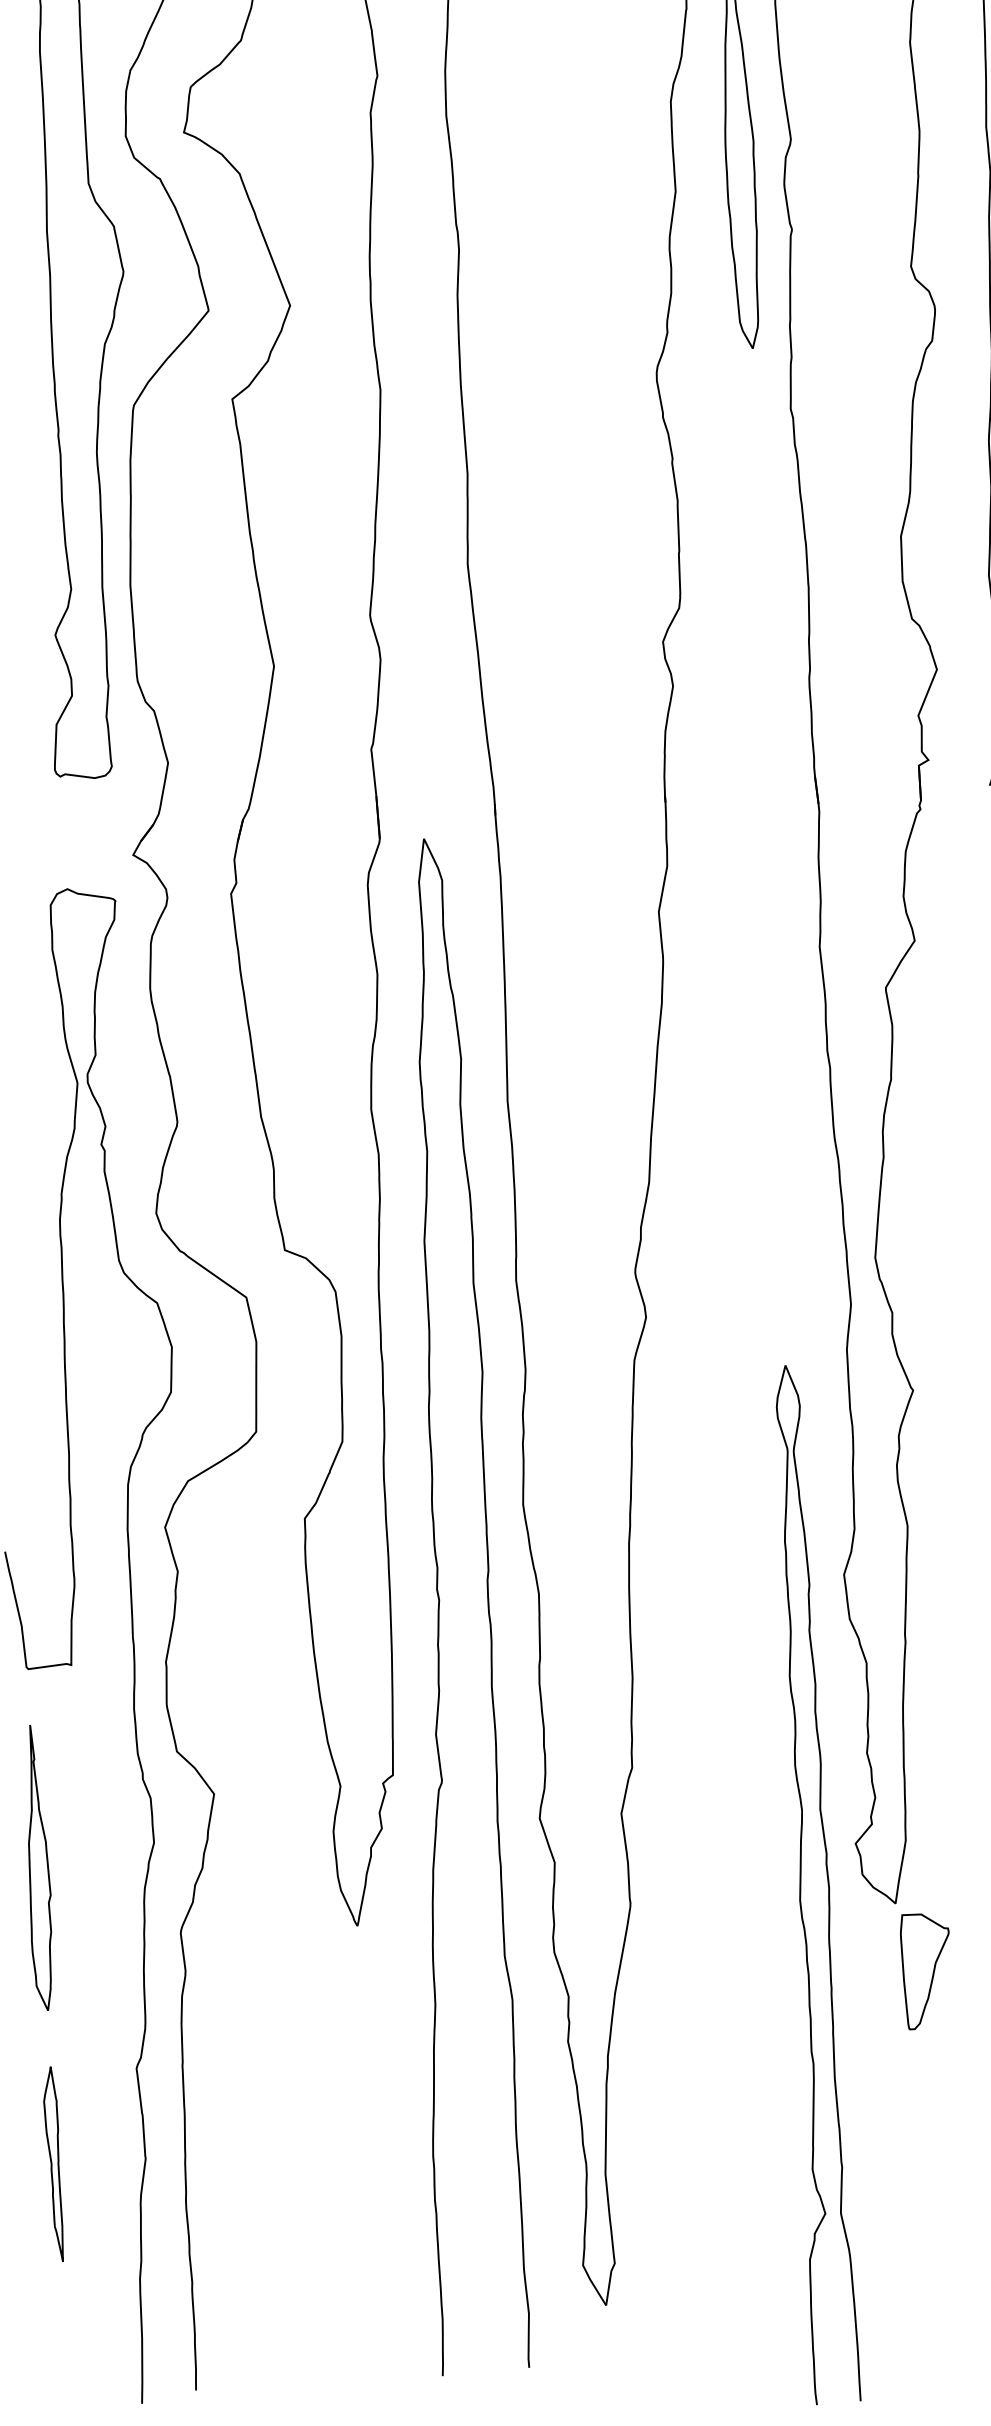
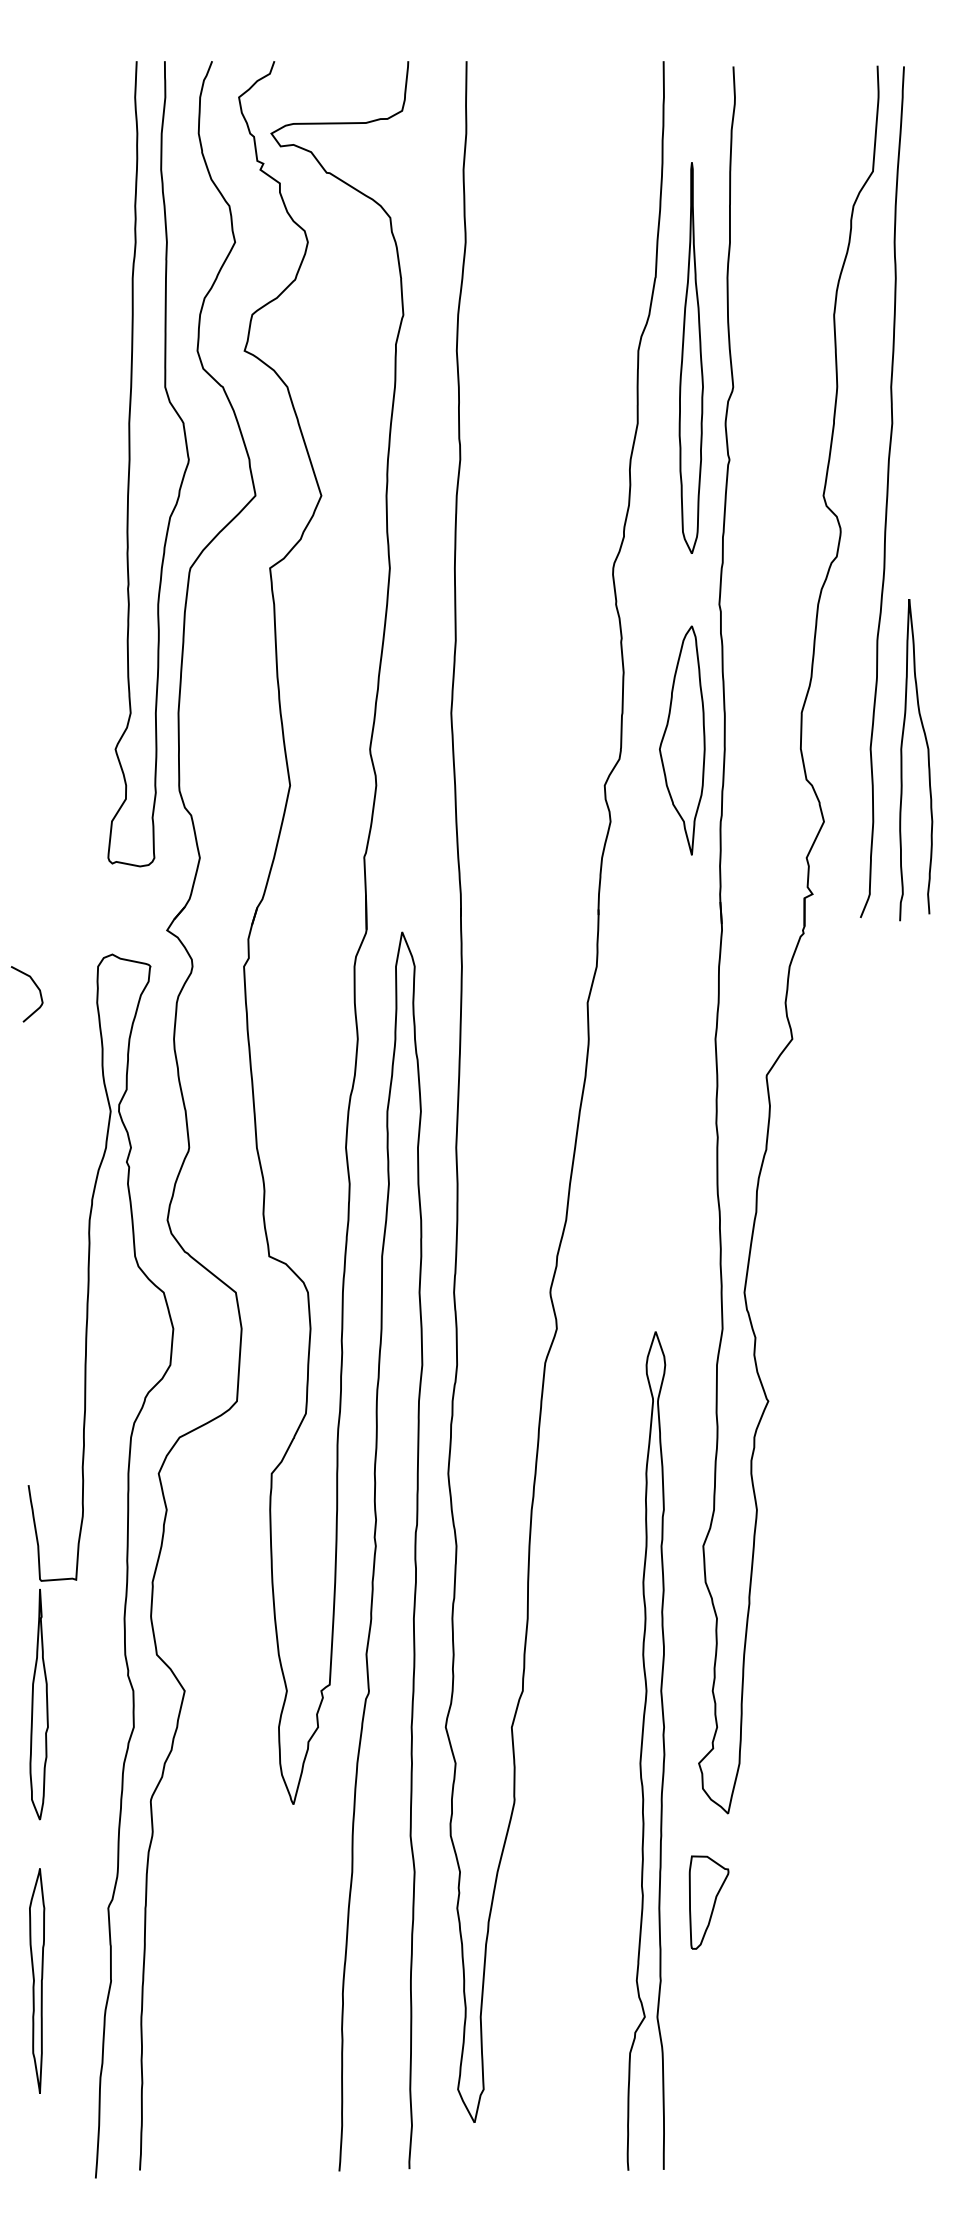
part: (755, 580) -> (682, 740), added
part: (37, 1867) -> (38, 1704), moved
curve: (801, 1884) -> (642, 1750), moved
part: (926, 1970) -> (708, 1902), moved
part: (54, 2163) -> (37, 1980), size x1.43

